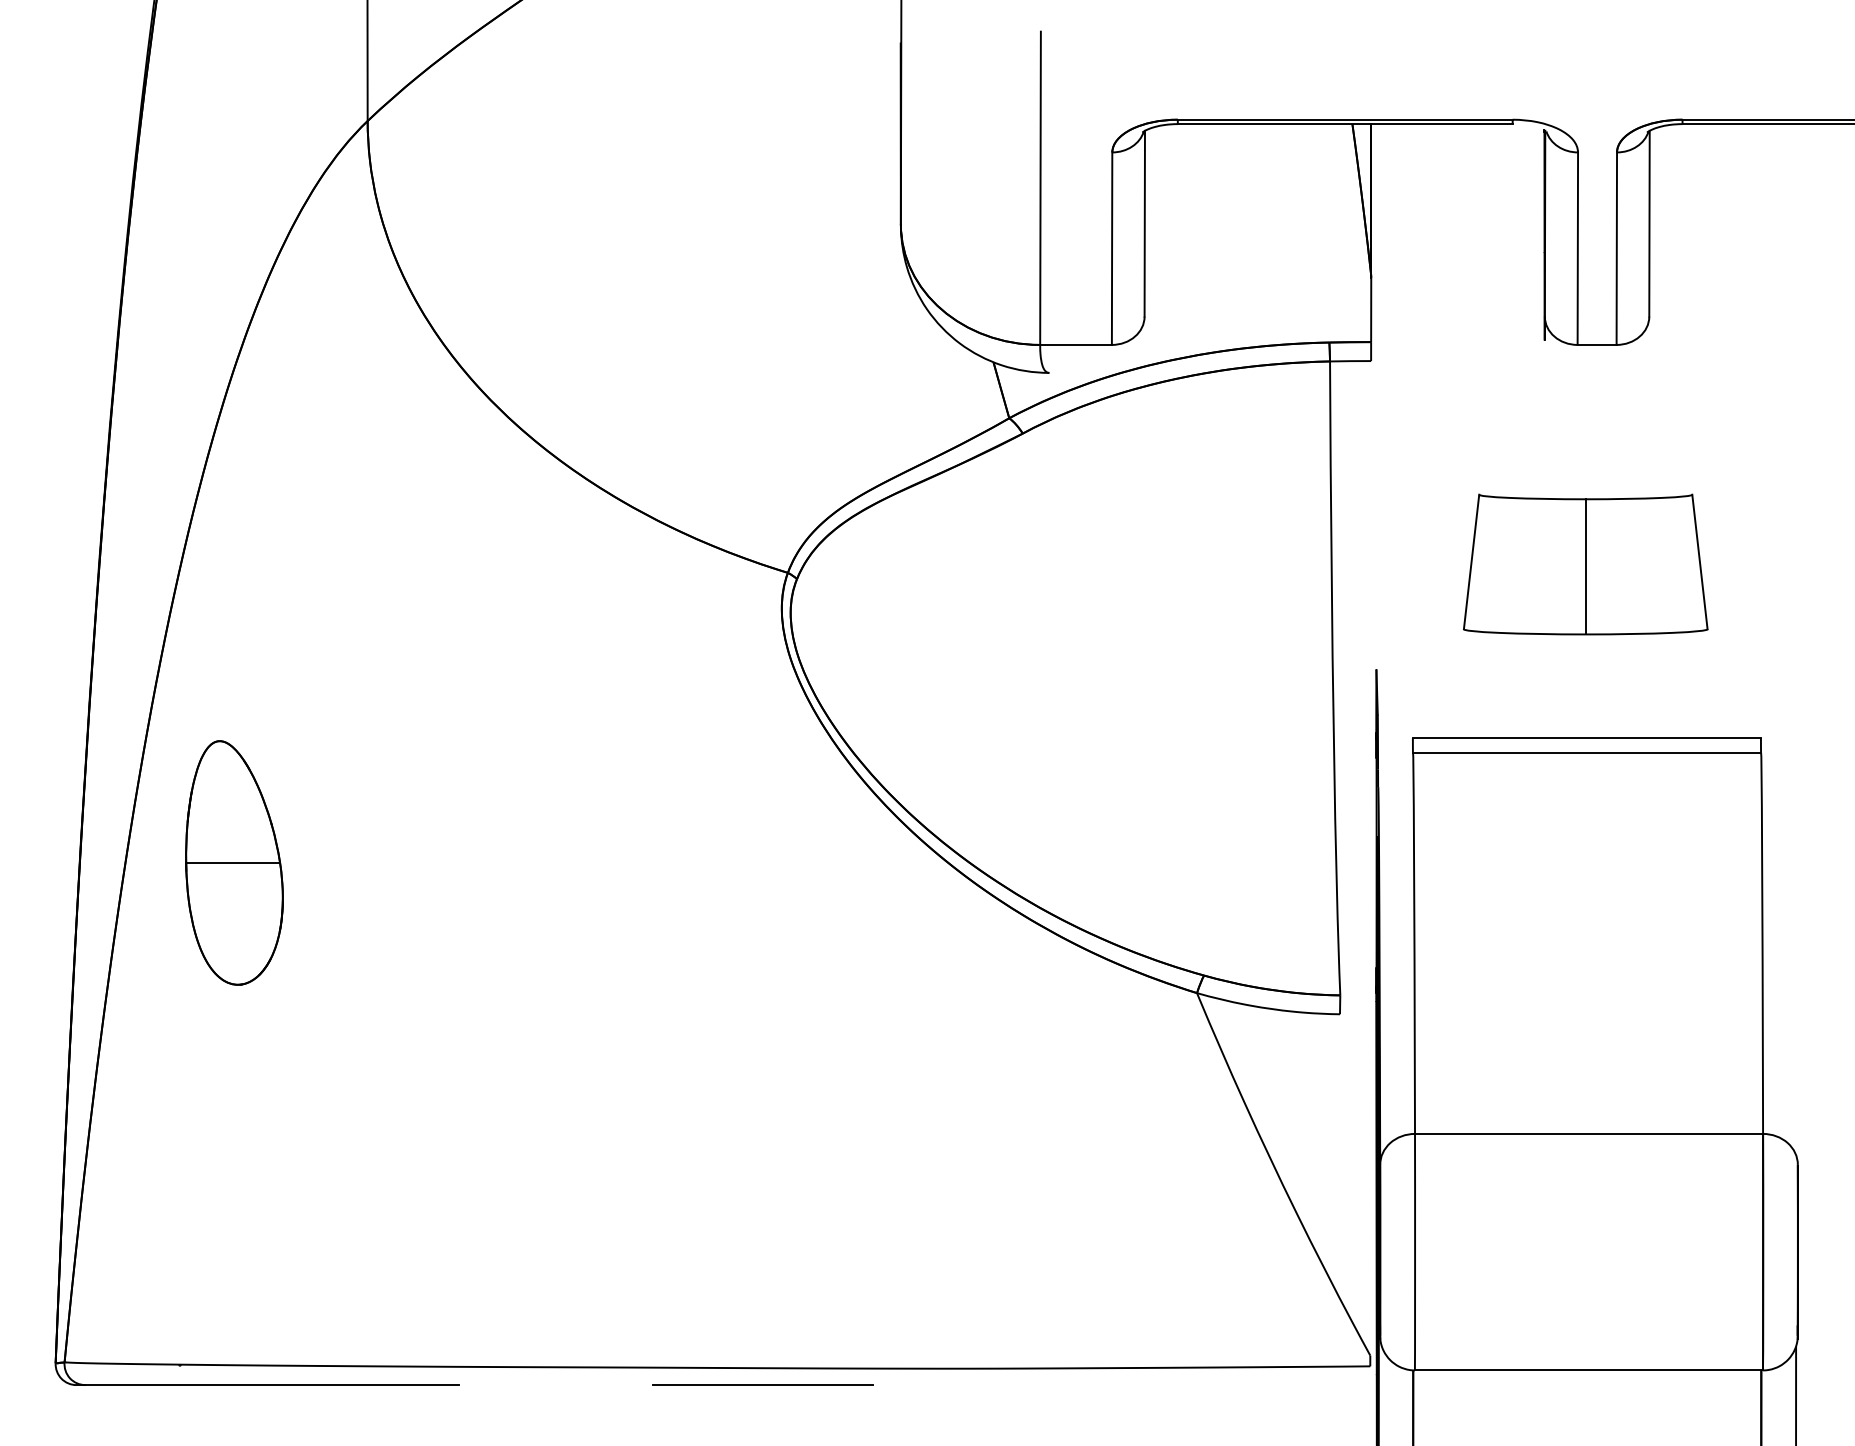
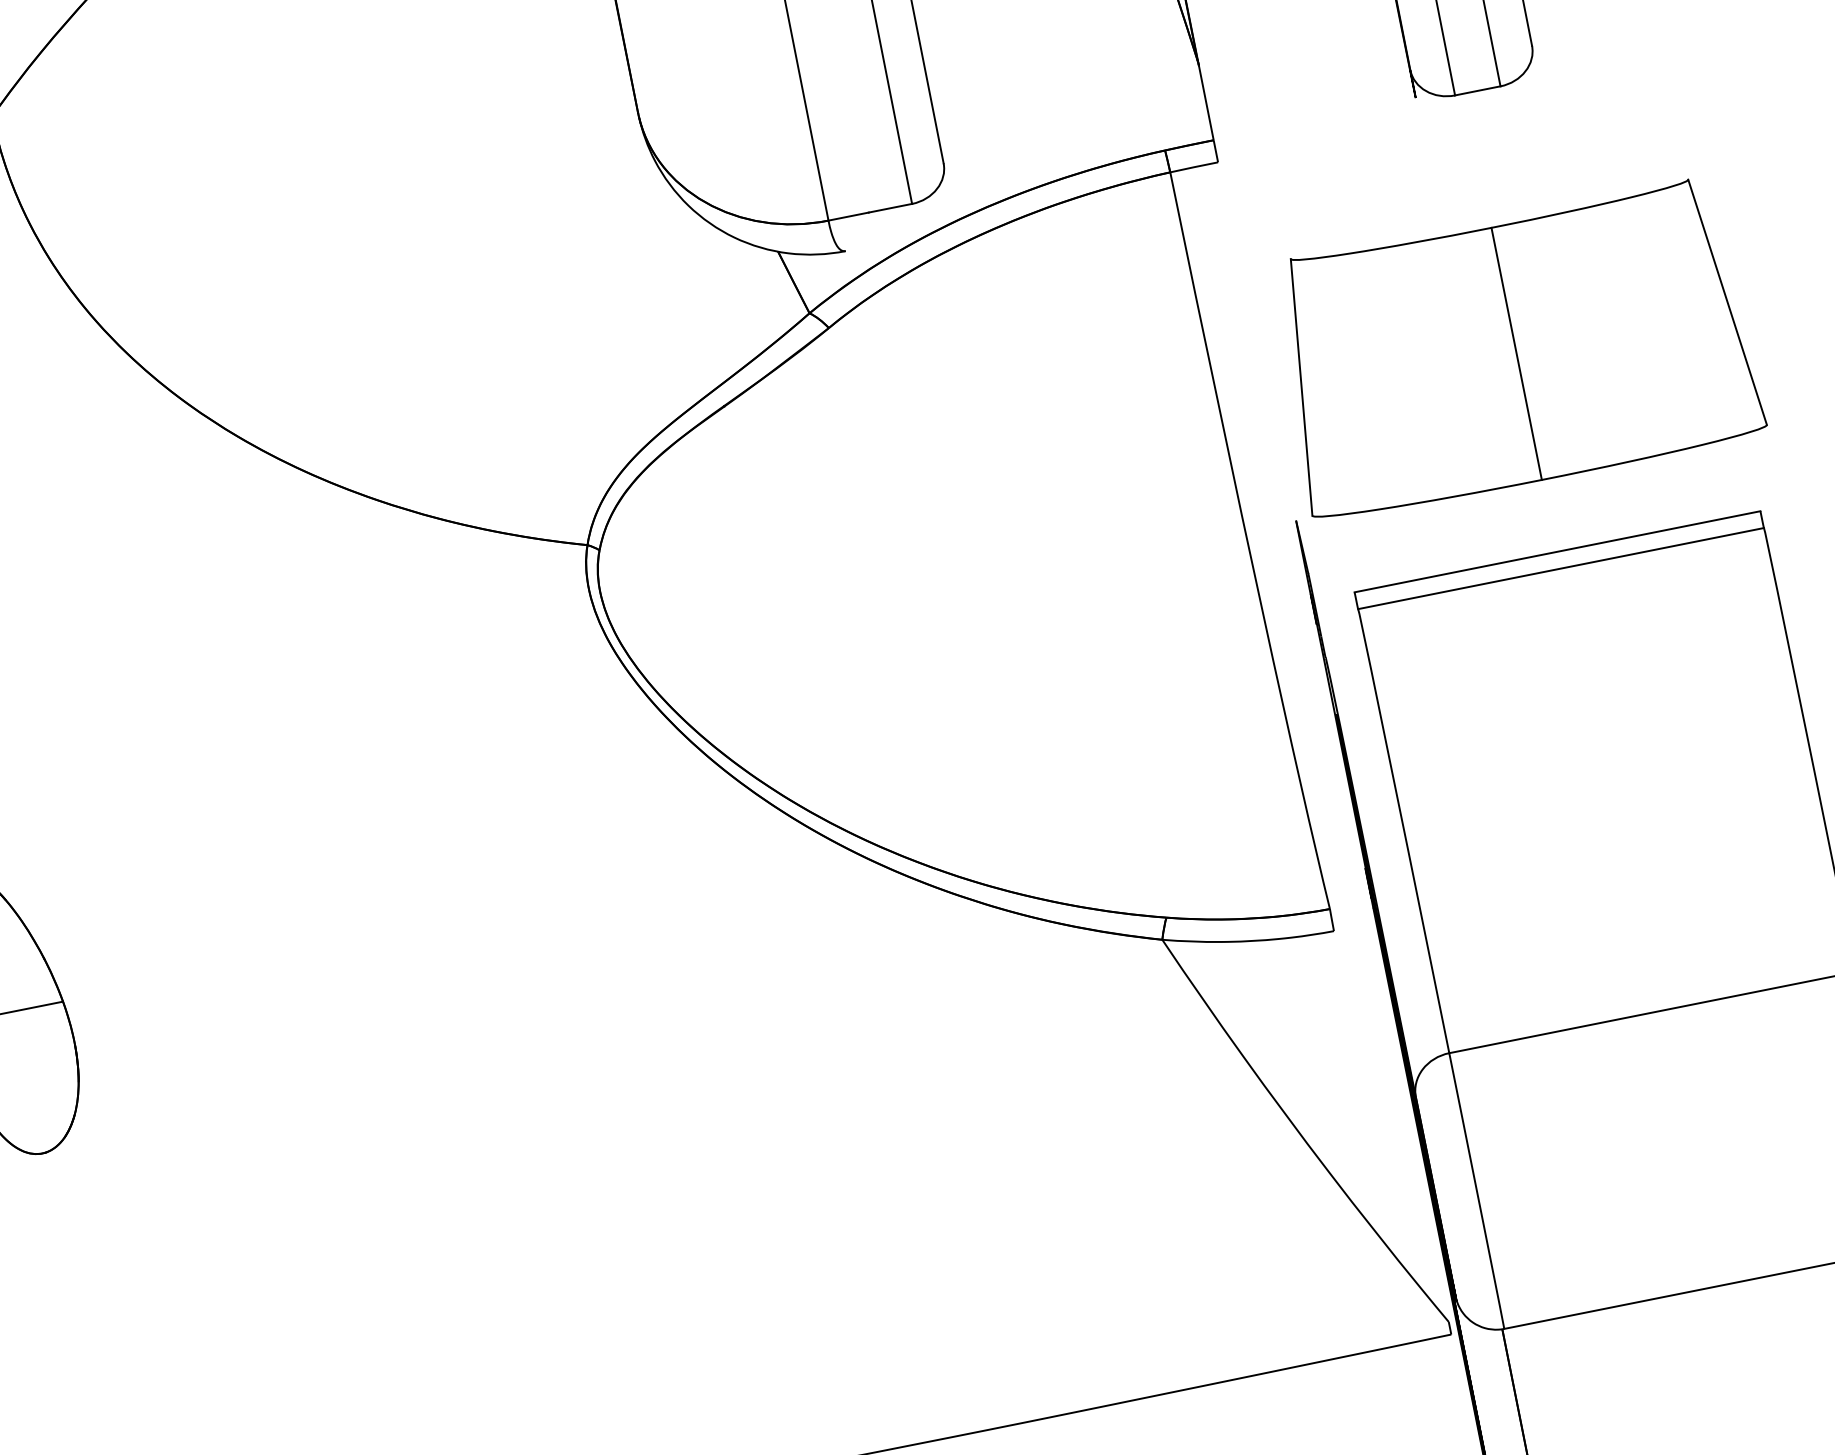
part: (1585, 564) -> (1515, 349), size x1.6

